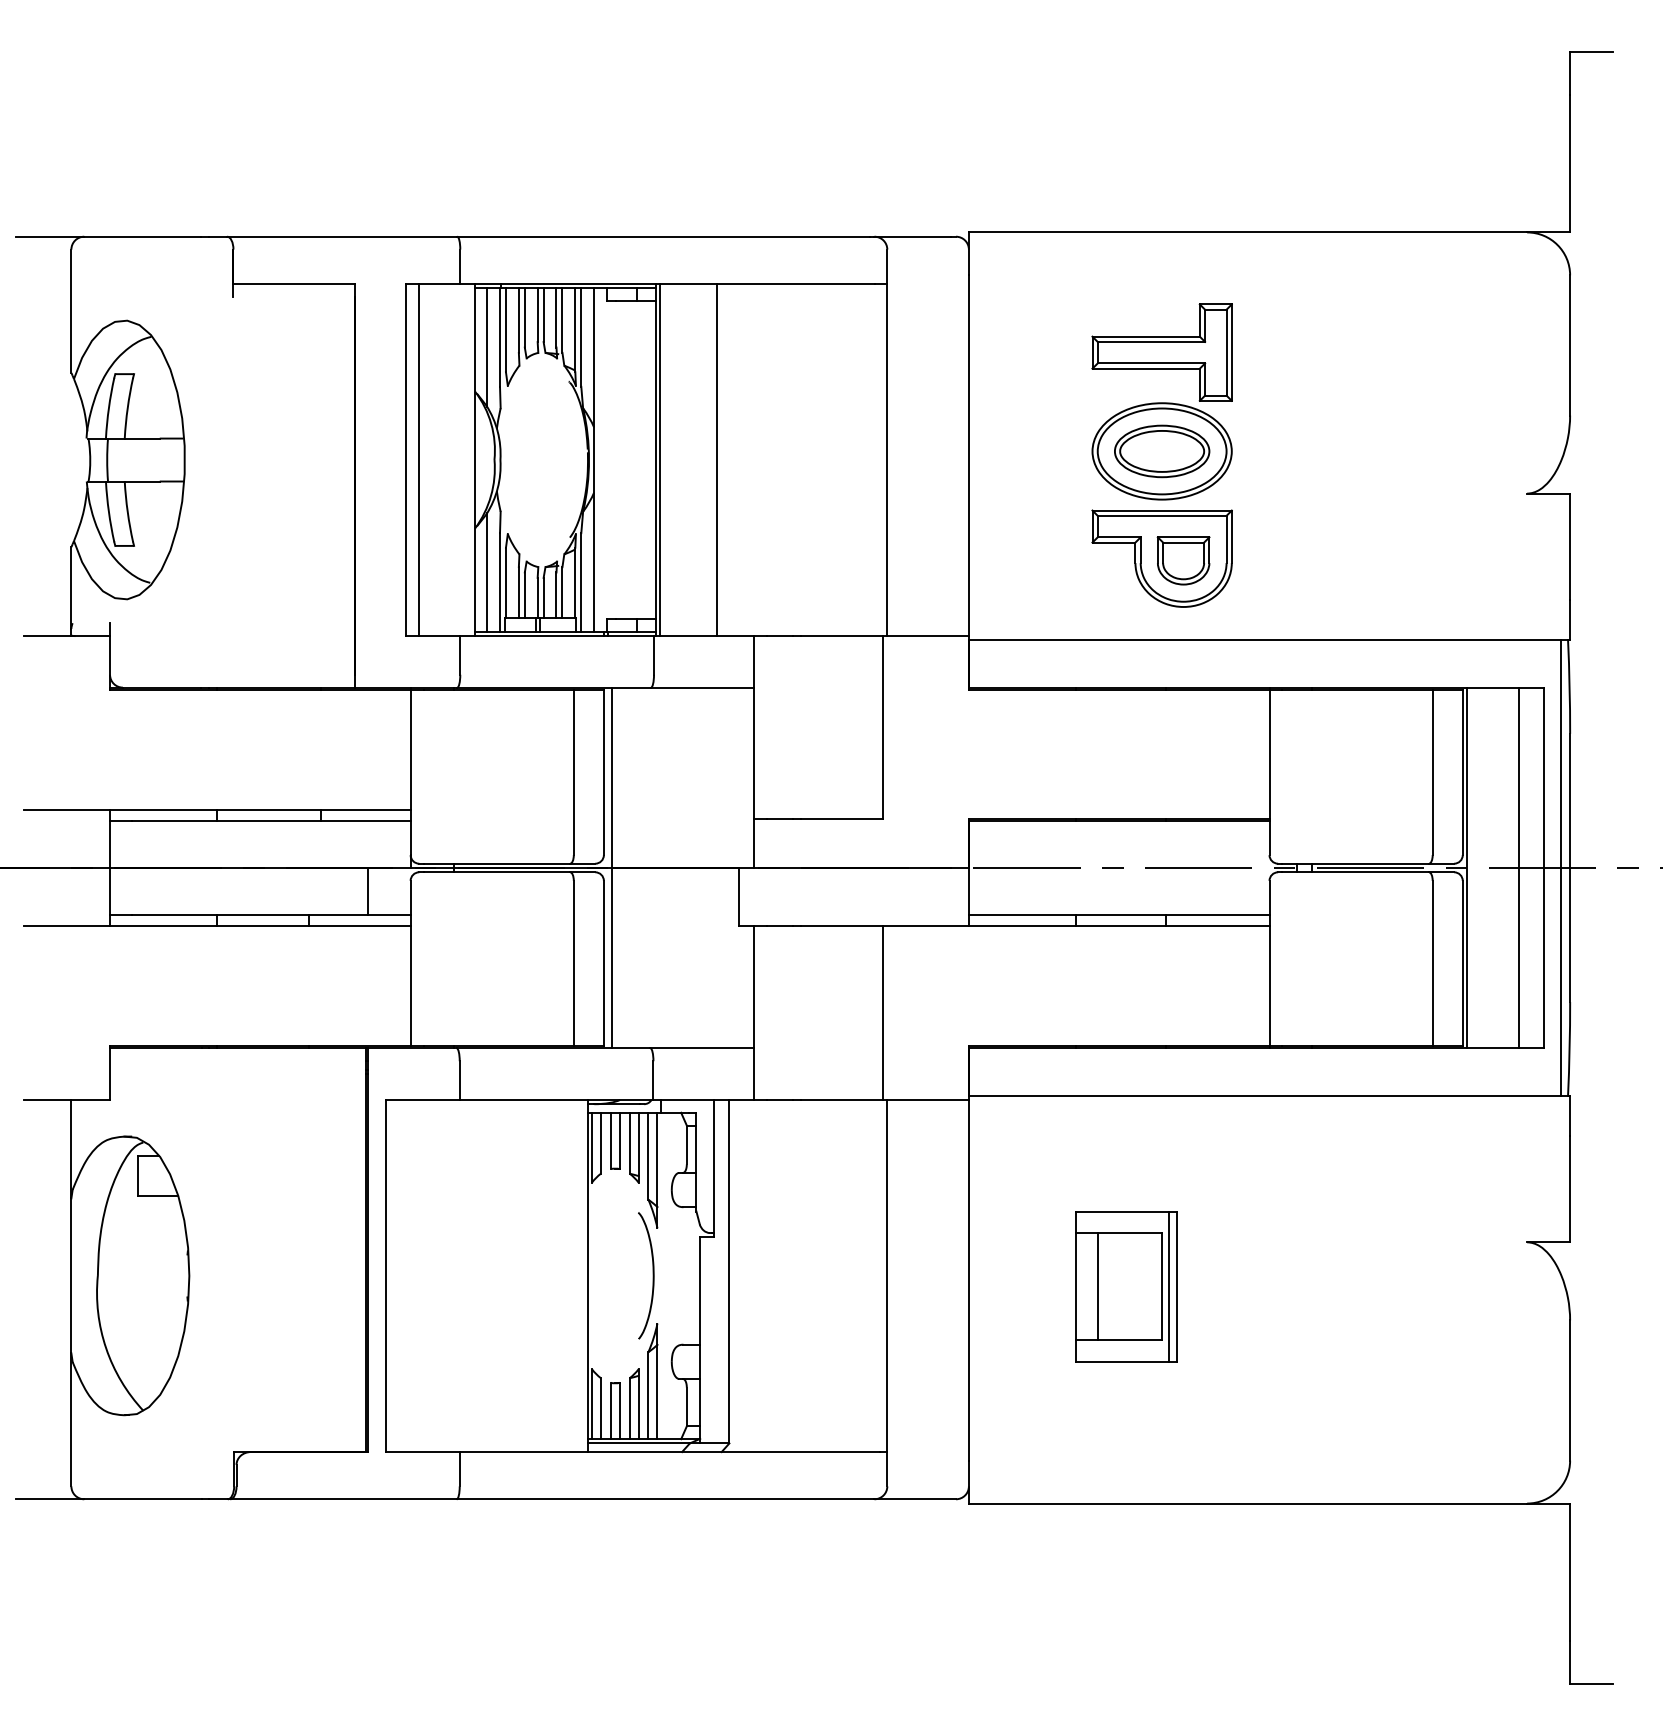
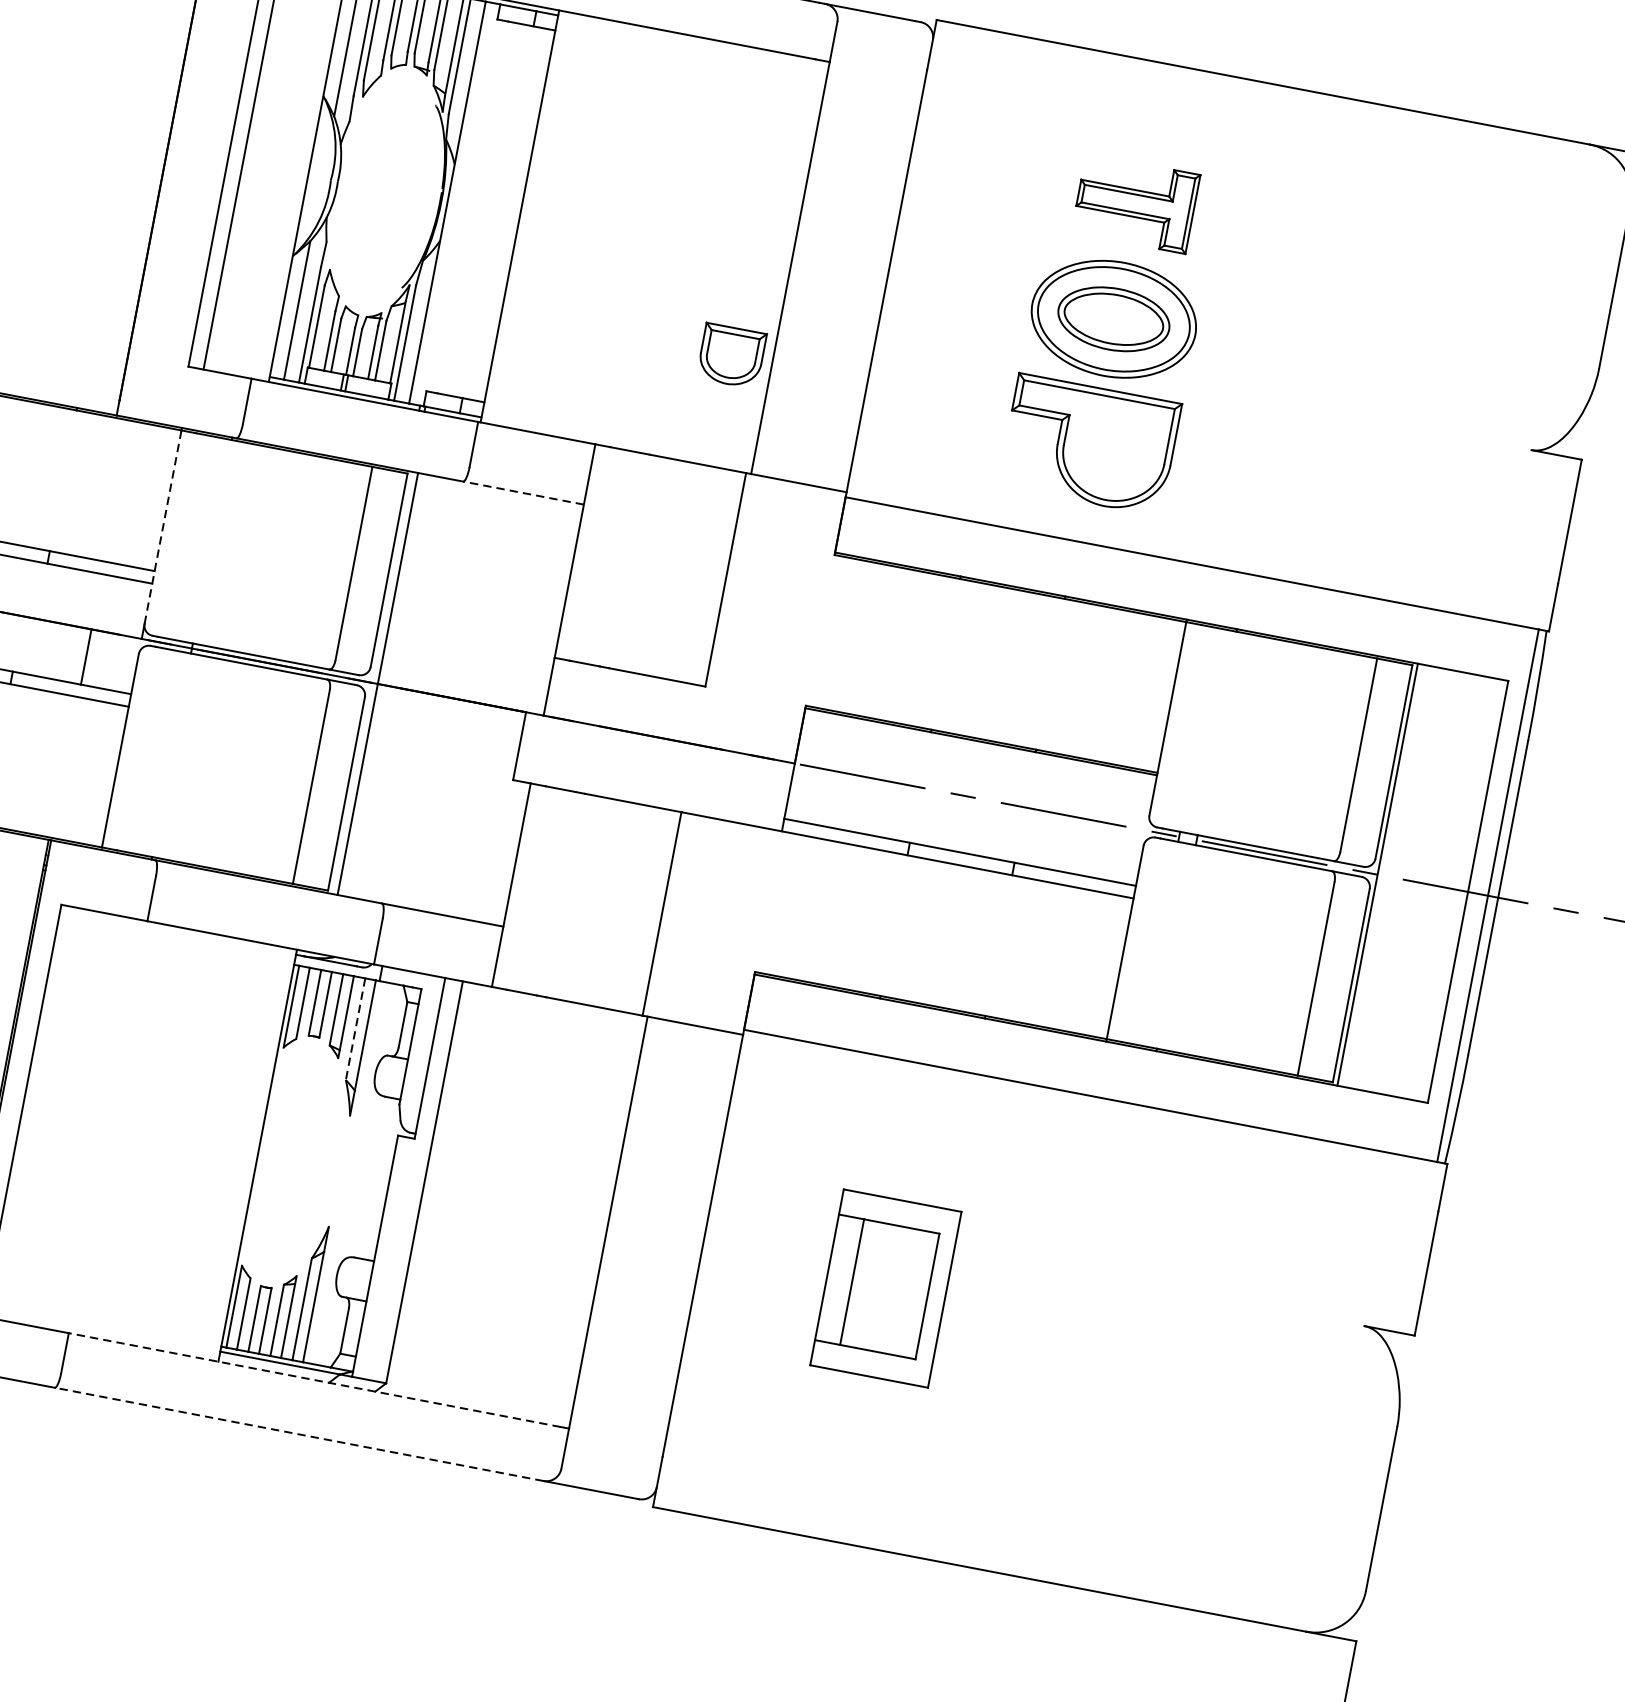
part: (1161, 352) -> (1135, 203), size x0.7
line: (660, 459) -> (525, 216), removed
line: (716, 459) -> (590, 229), removed
part: (1183, 560) -> (731, 355), moved
line: (702, 687) -> (523, 492), solid -> dashed
line: (410, 772) -> (162, 527), solid -> dashed
line: (1518, 867) -> (1437, 885), removed
line: (648, 1156) -> (355, 1029), solid -> dashed
curve: (652, 1275) -> (333, 1169), removed
line: (1169, 1286) -> (936, 1297), removed
line: (669, 1452) -> (314, 1380), solid -> dashed
line: (665, 1499) -> (298, 1434), solid -> dashed

